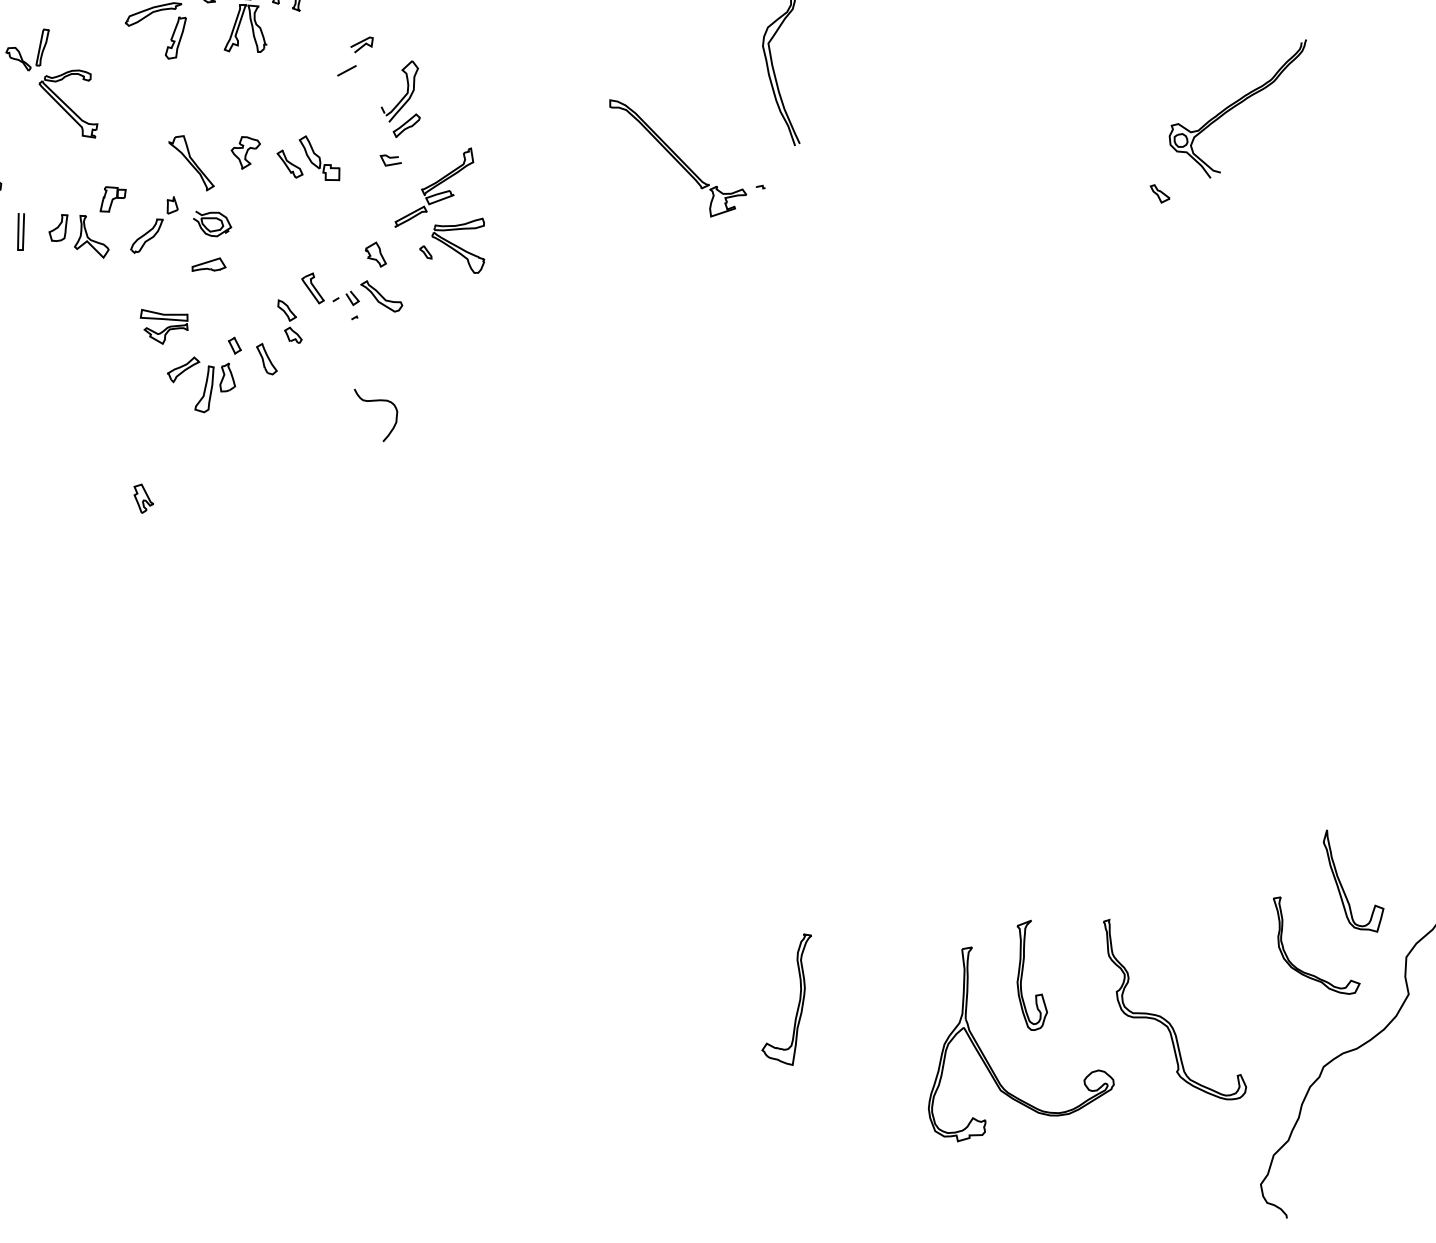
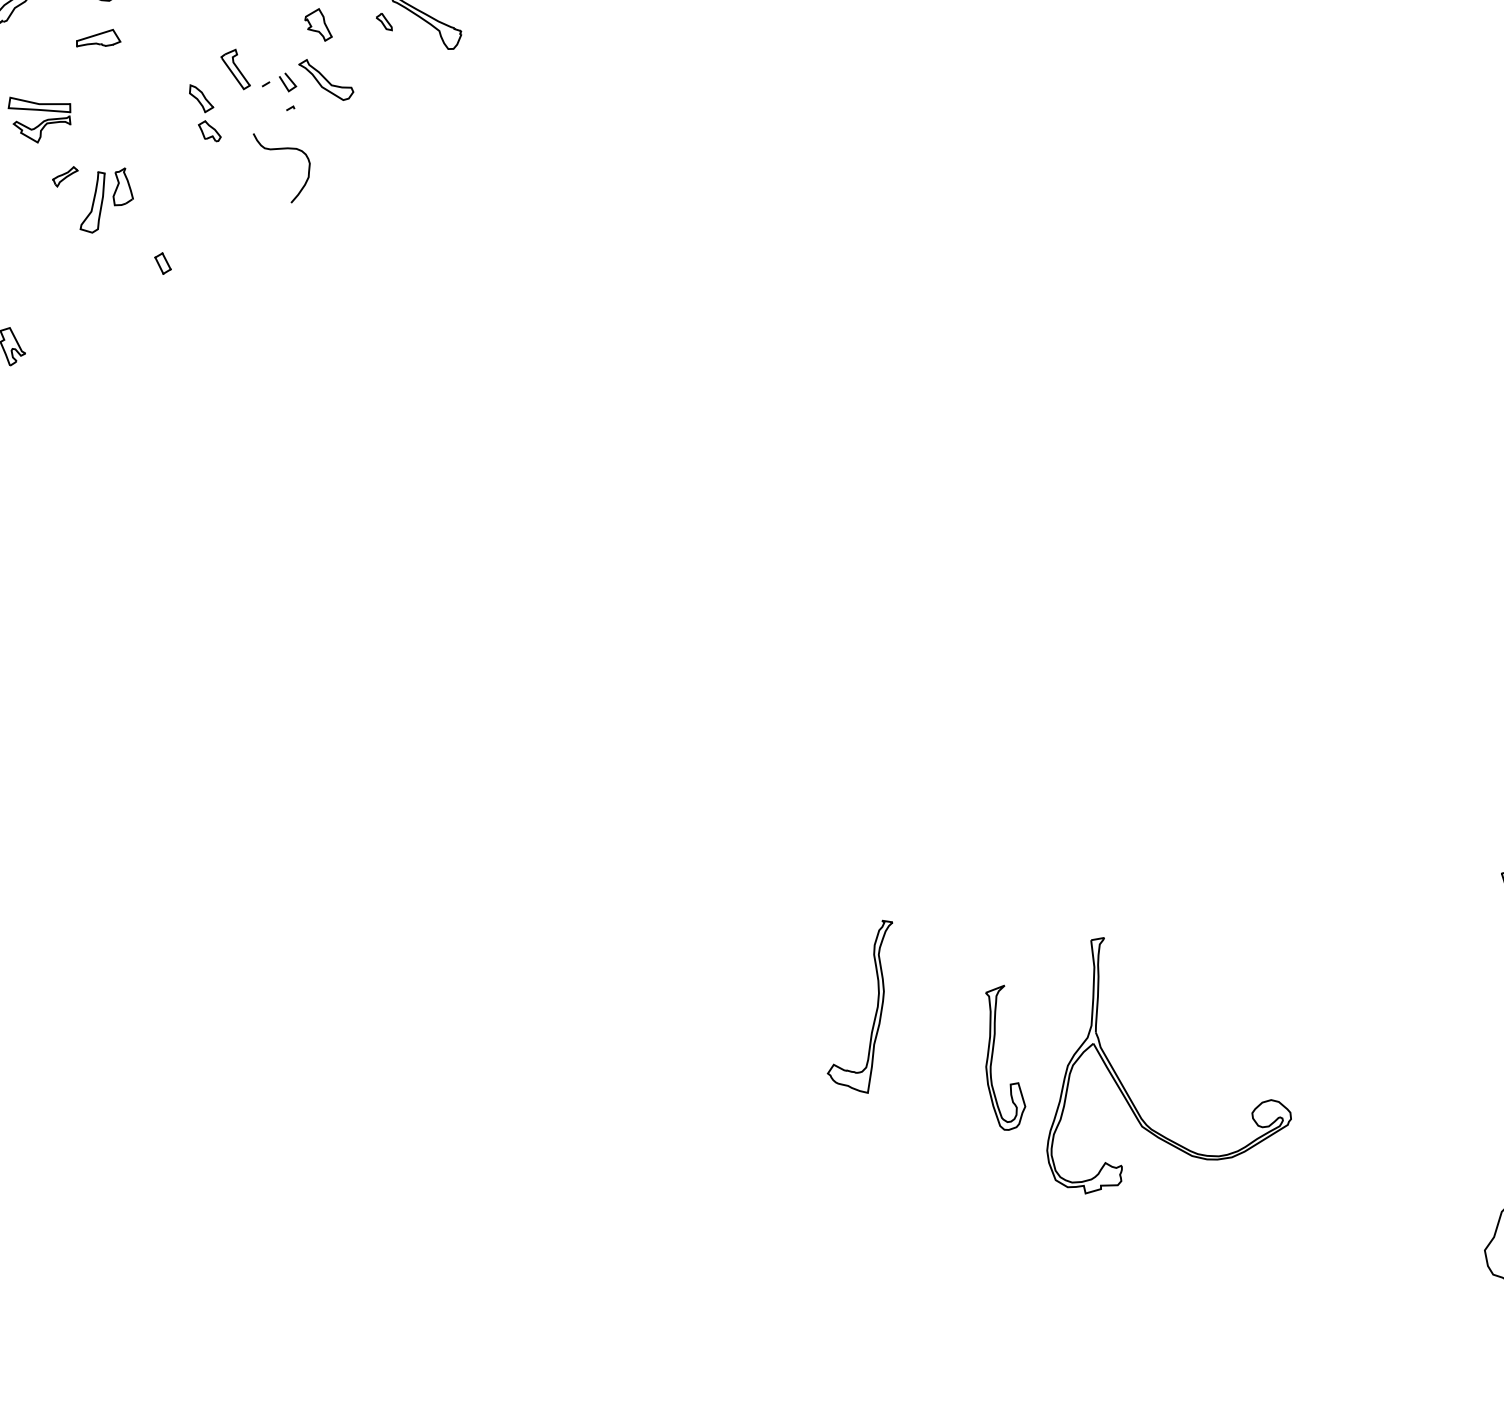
part: (234, 345) -> (162, 263), moved
part: (266, 358) -> (174, 161), removed
part: (183, 369) -> (64, 176), size x0.6
curve: (375, 401) -> (281, 149), moved
part: (1023, 972) -> (994, 1054), moved
part: (1165, 1018) -> (1359, 1031), removed

